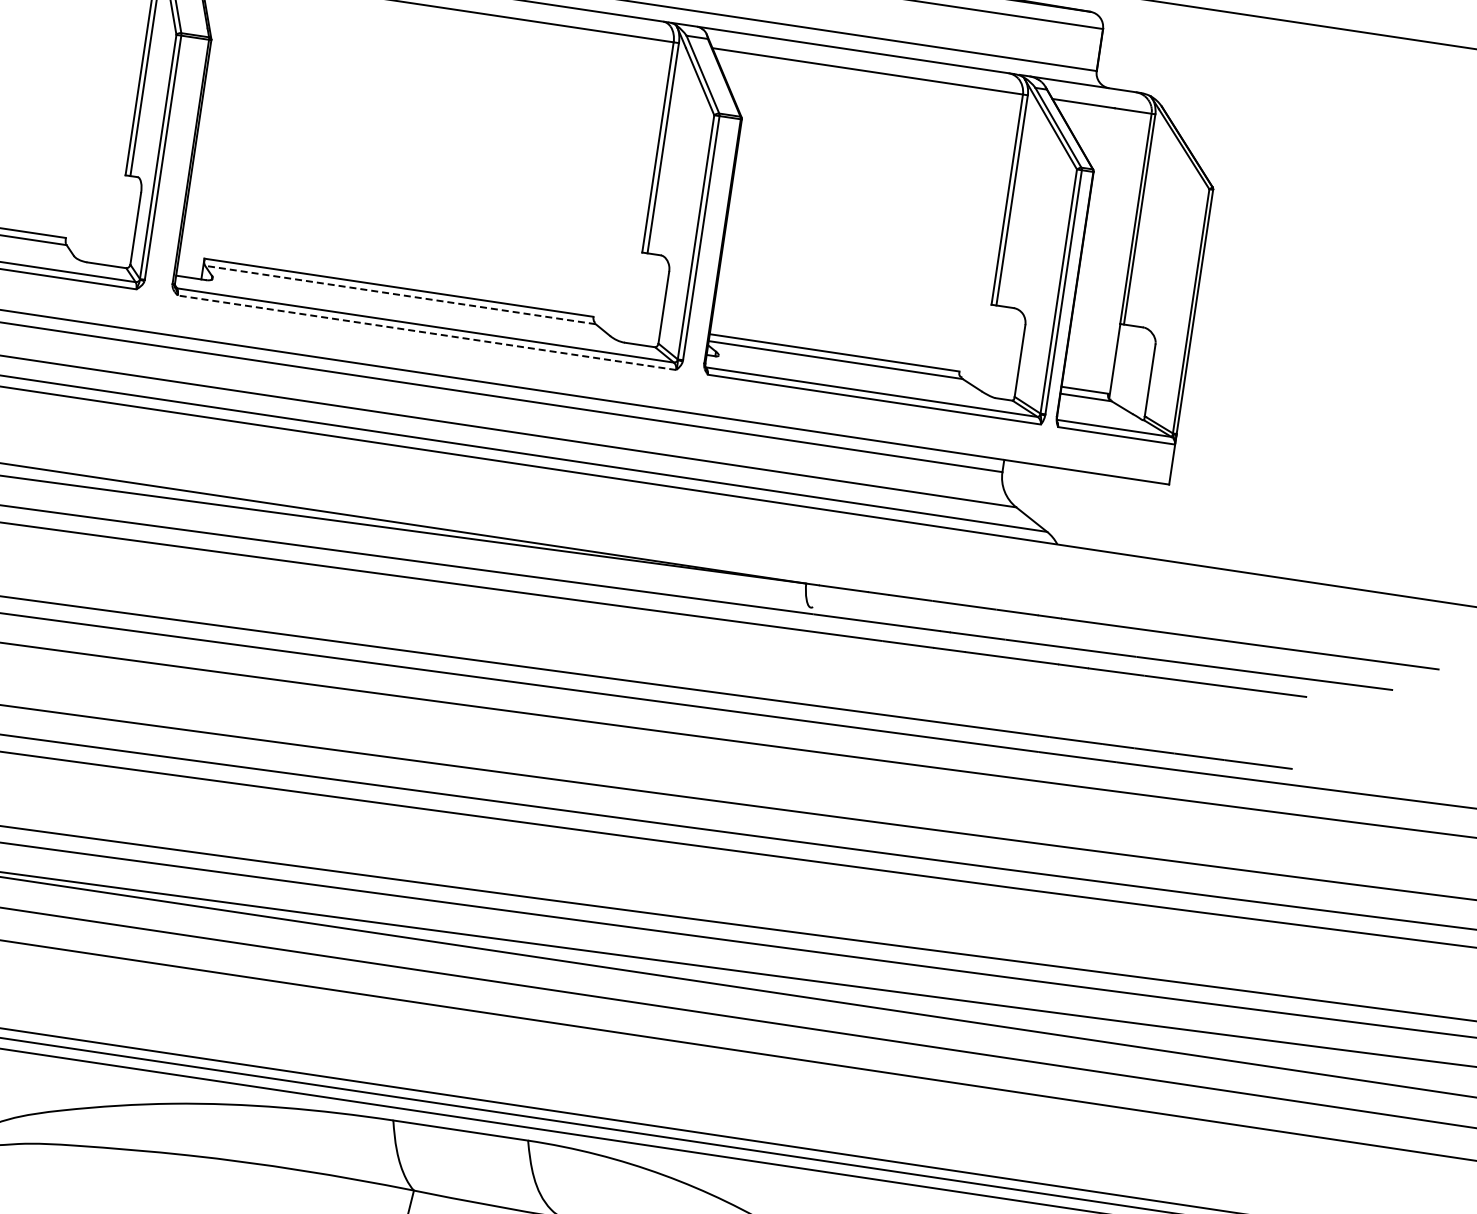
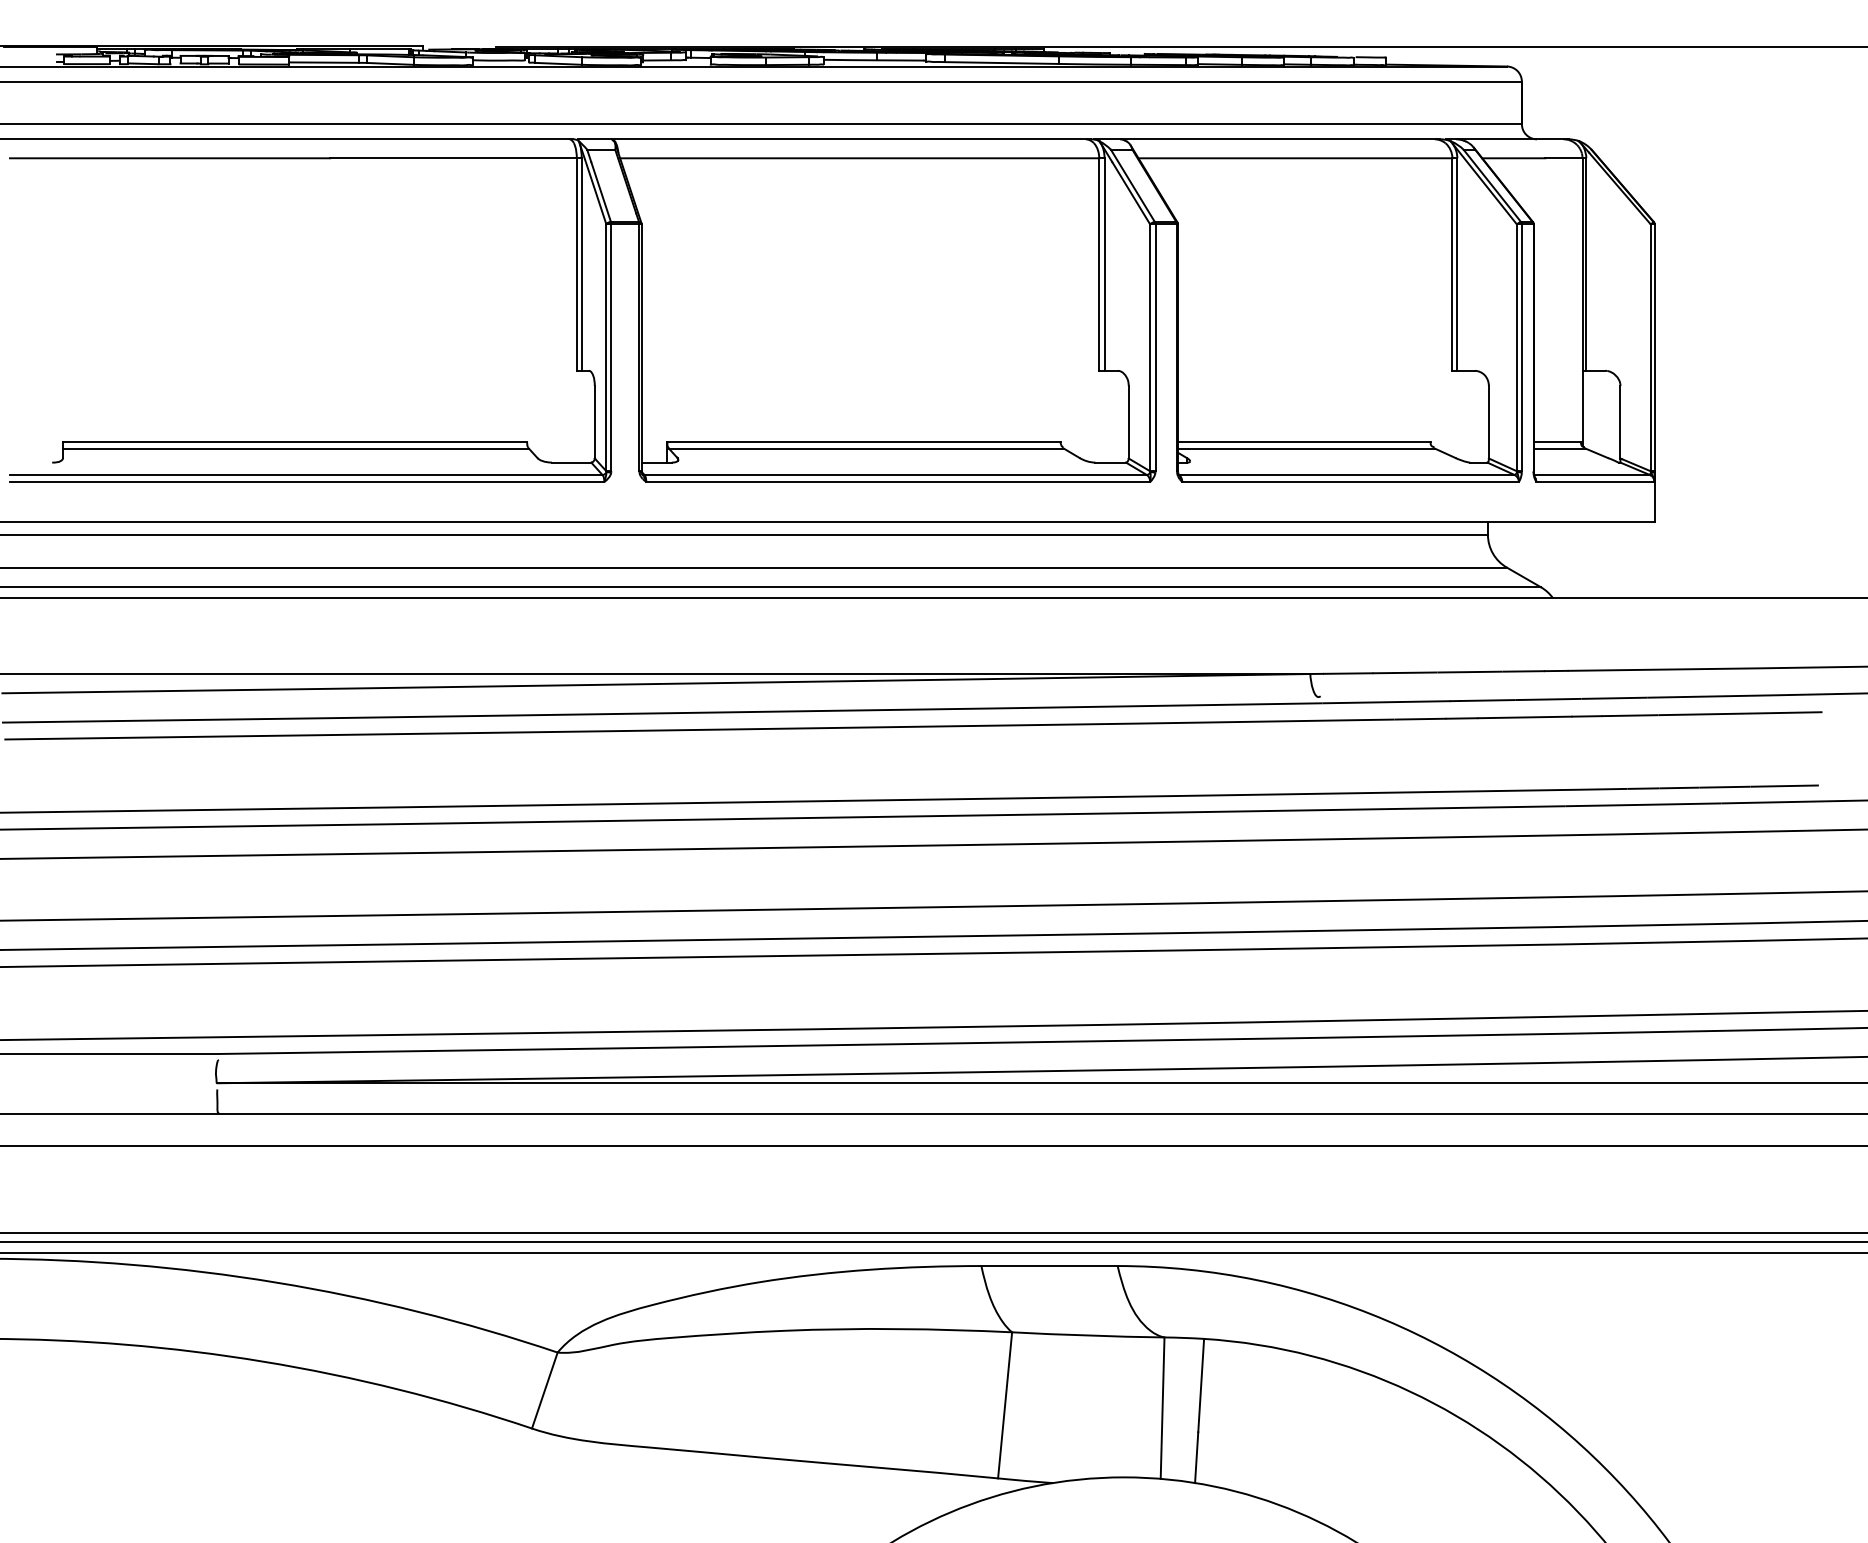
line: (399, 294) -> (865, 448), dashed -> solid
line: (427, 332) -> (898, 481), dashed -> solid

